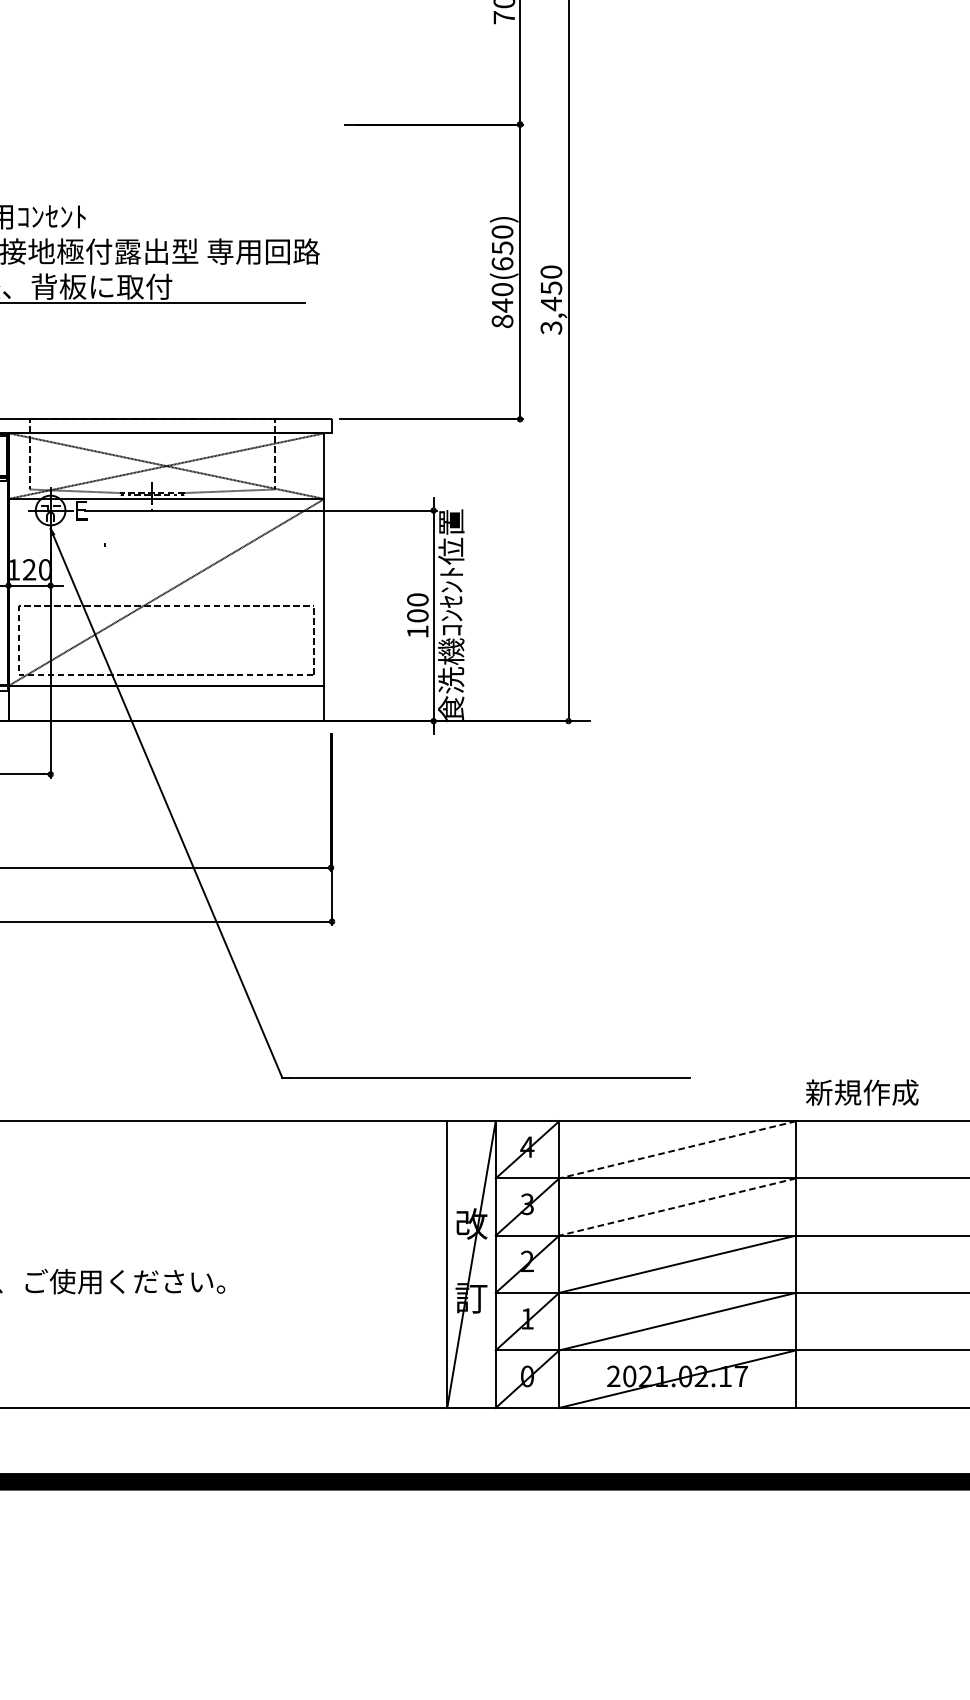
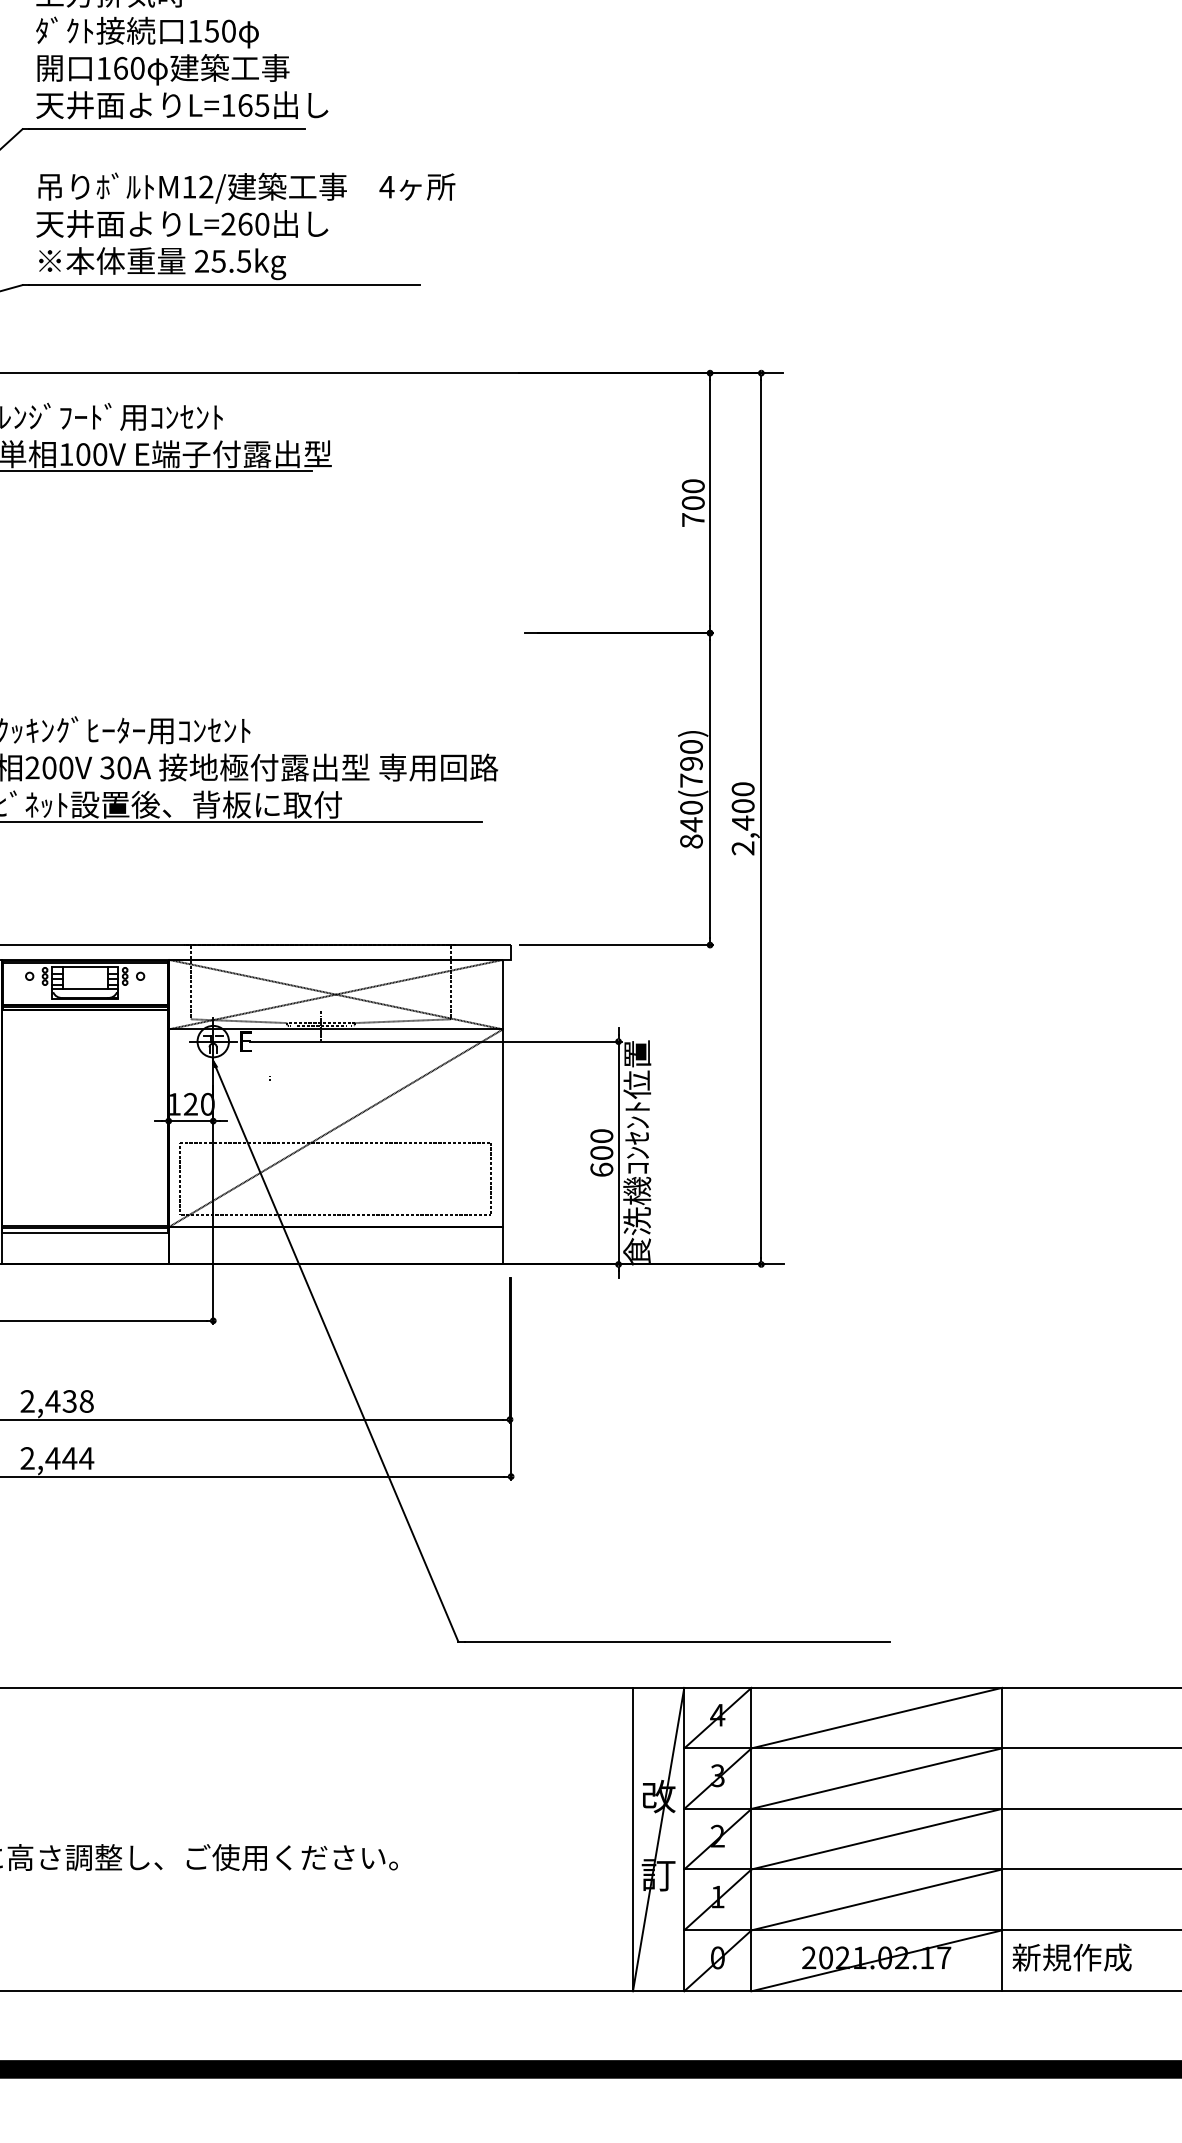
text: (502, 256) -> (691, 772), 840(650) -> 840(790)
text: (550, 308) -> (742, 827), 3,450 -> 2,400
text: (417, 631) -> (601, 1169), 100 -> 600
text: (861, 1092) -> (1071, 1957), moved
line: (677, 1150) -> (876, 1718), dashed -> solid
line: (677, 1206) -> (876, 1778), dashed -> solid

